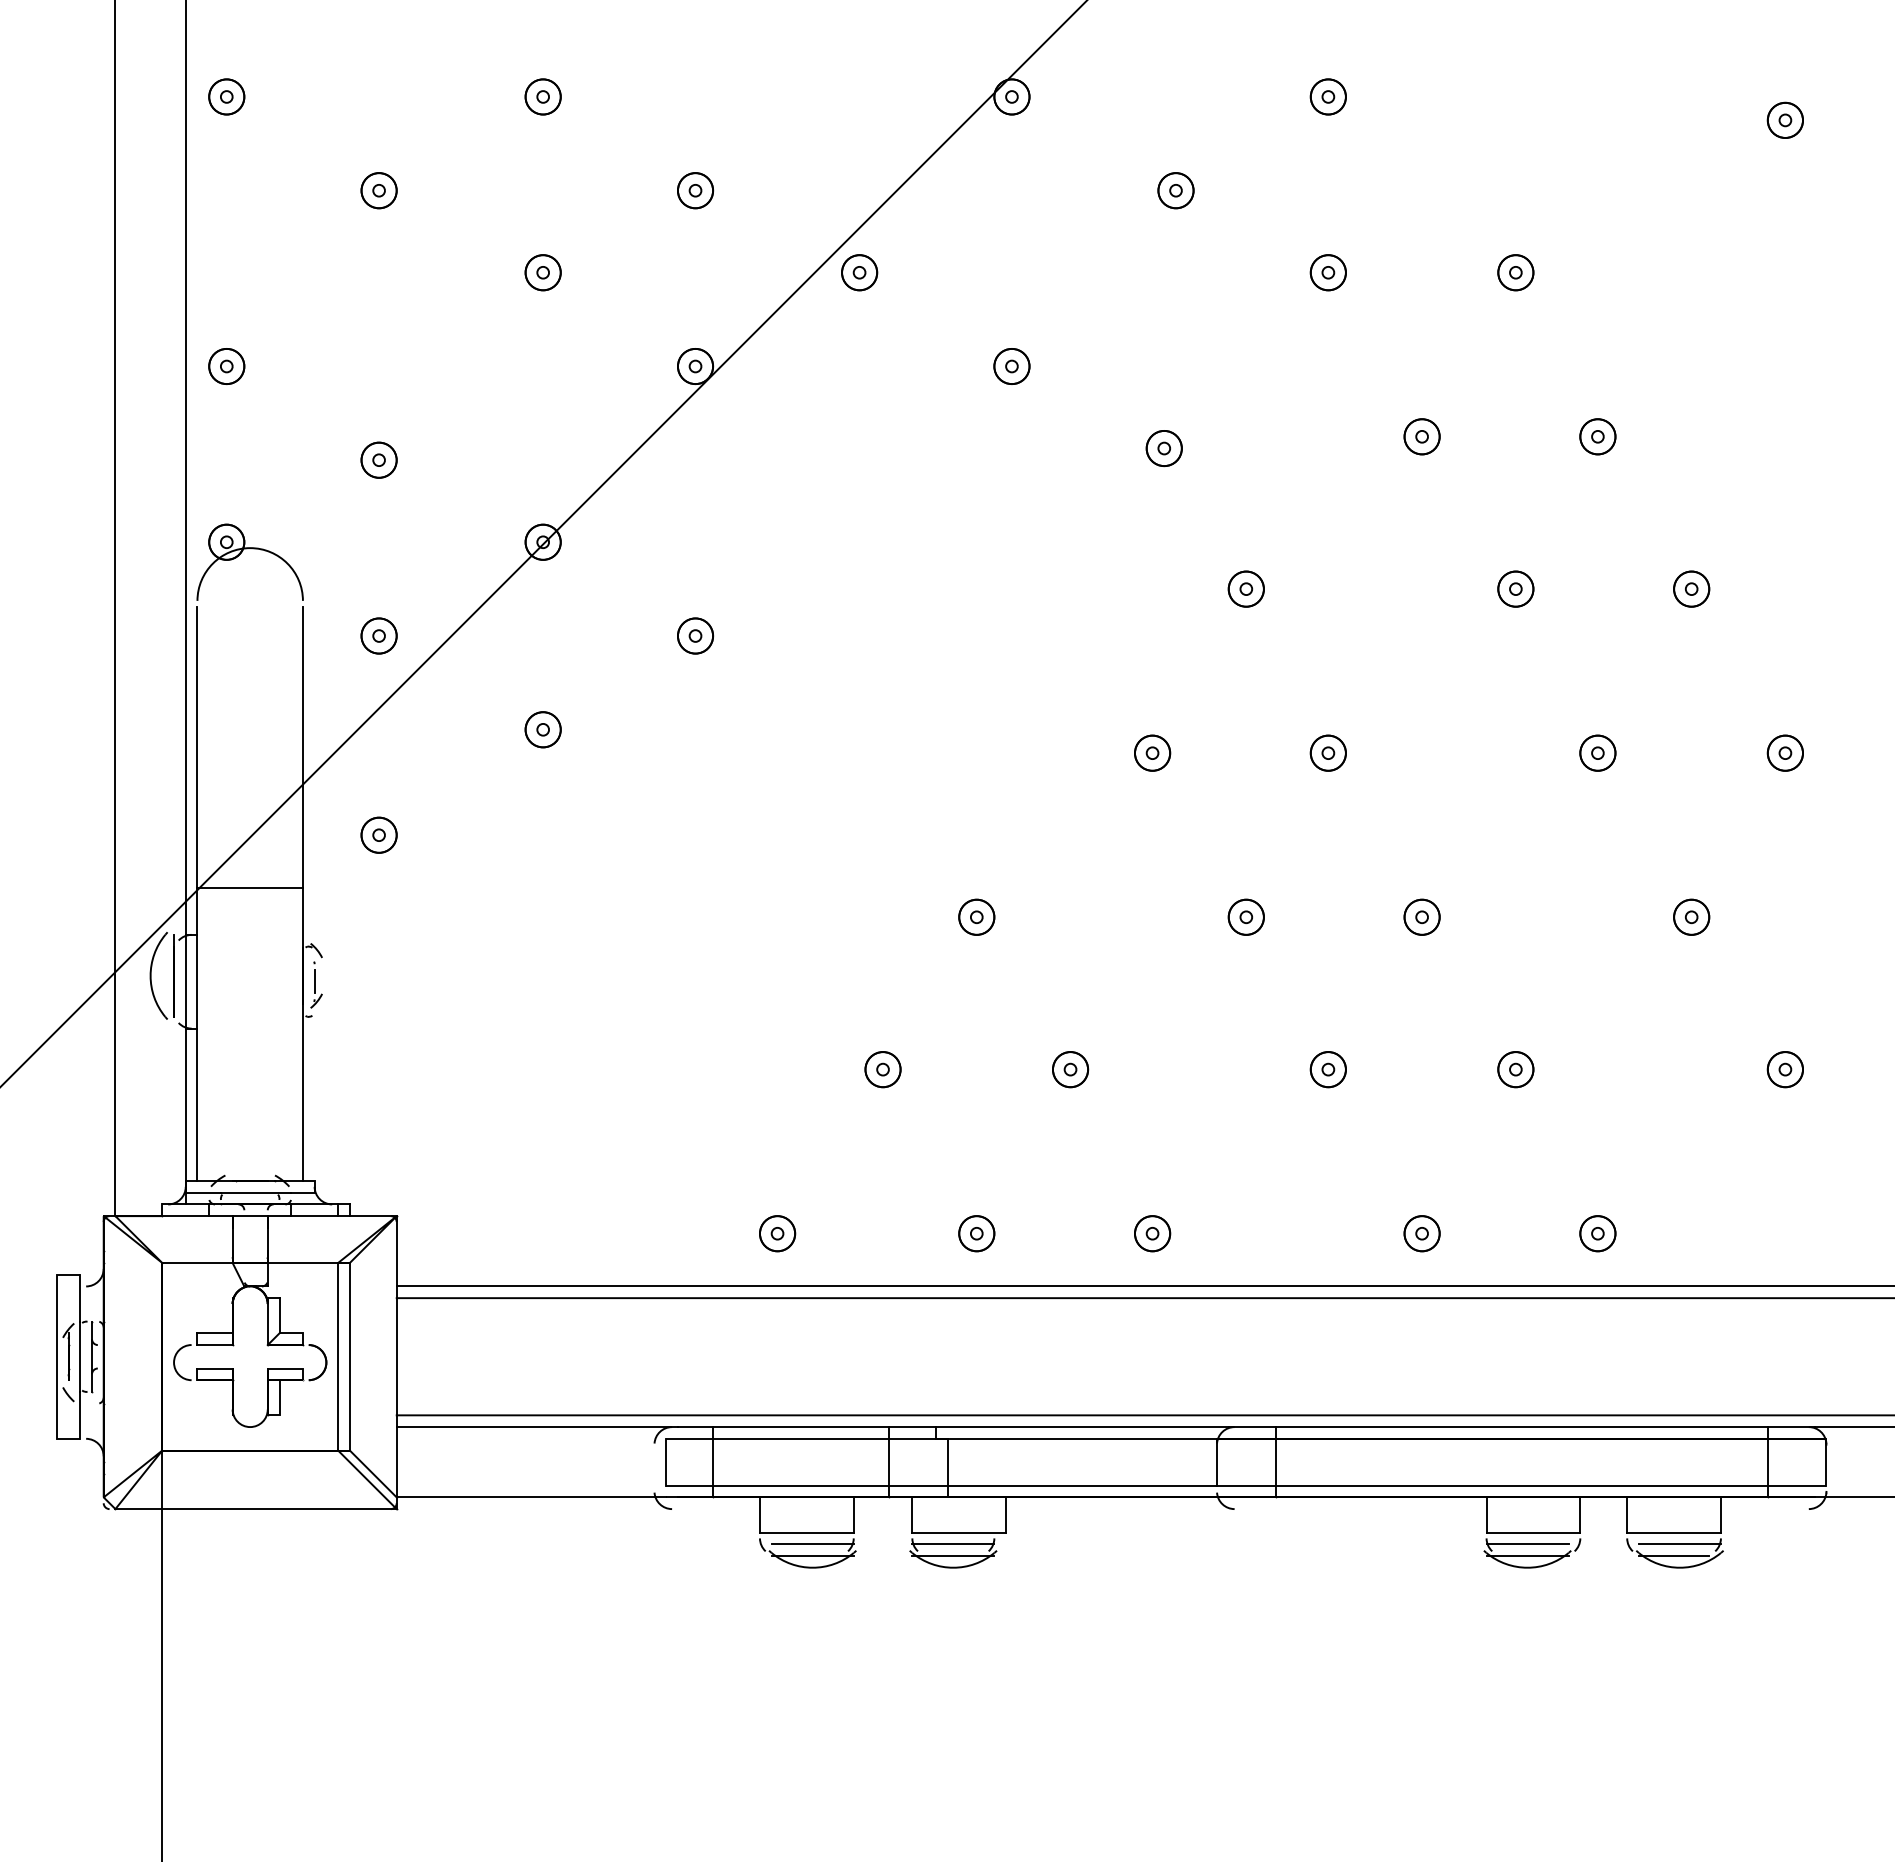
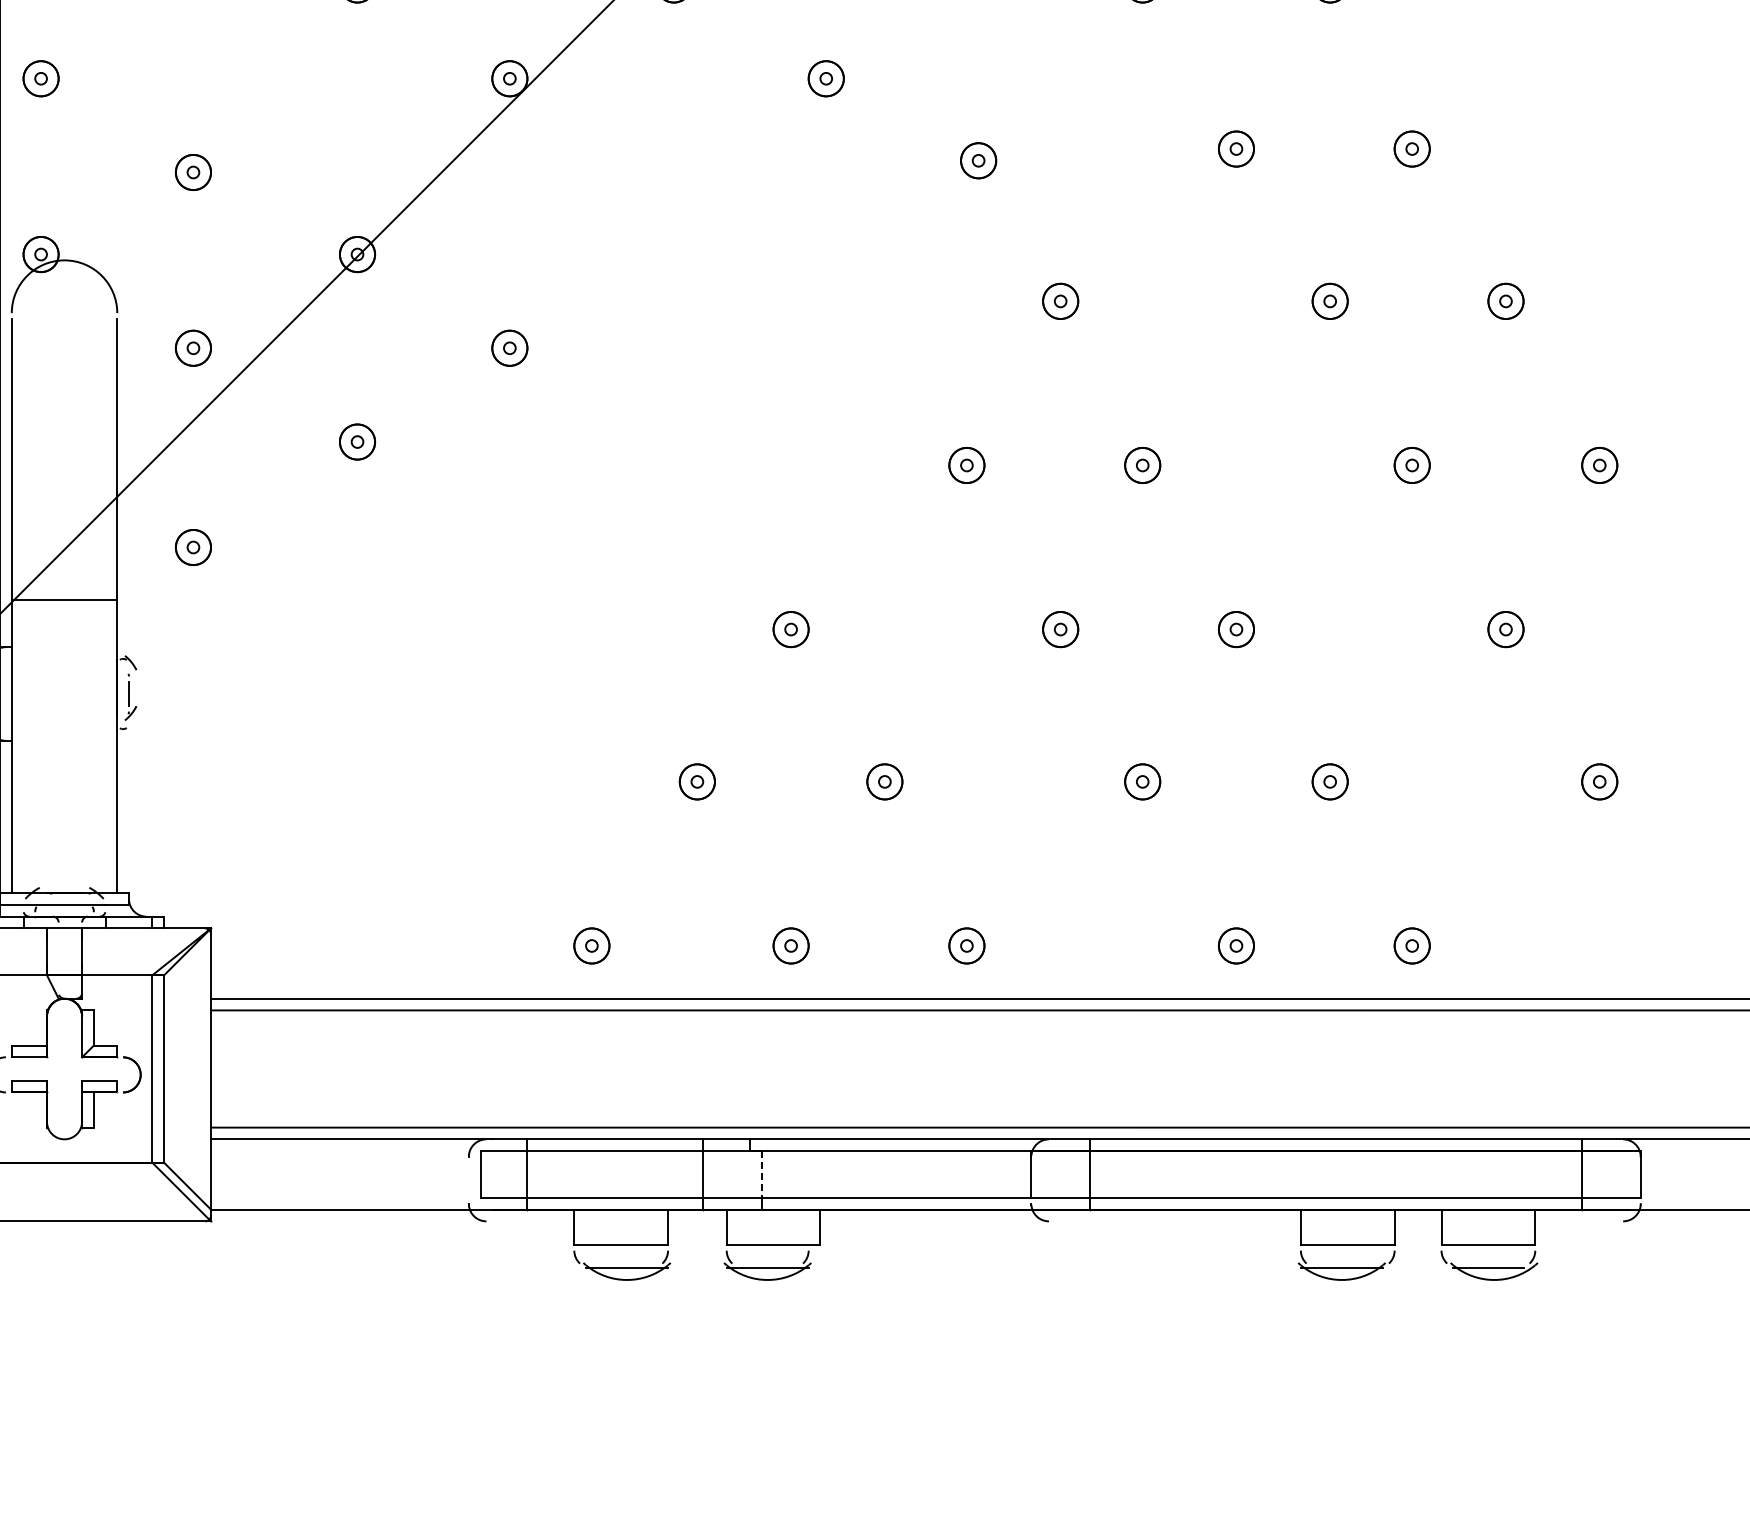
line: (947, 1462) -> (761, 1174), solid -> dashed
line: (812, 1544) -> (626, 1256), removed
line: (953, 1544) -> (767, 1256), removed
line: (1527, 1544) -> (1341, 1256), removed
line: (1679, 1544) -> (1493, 1256), removed

